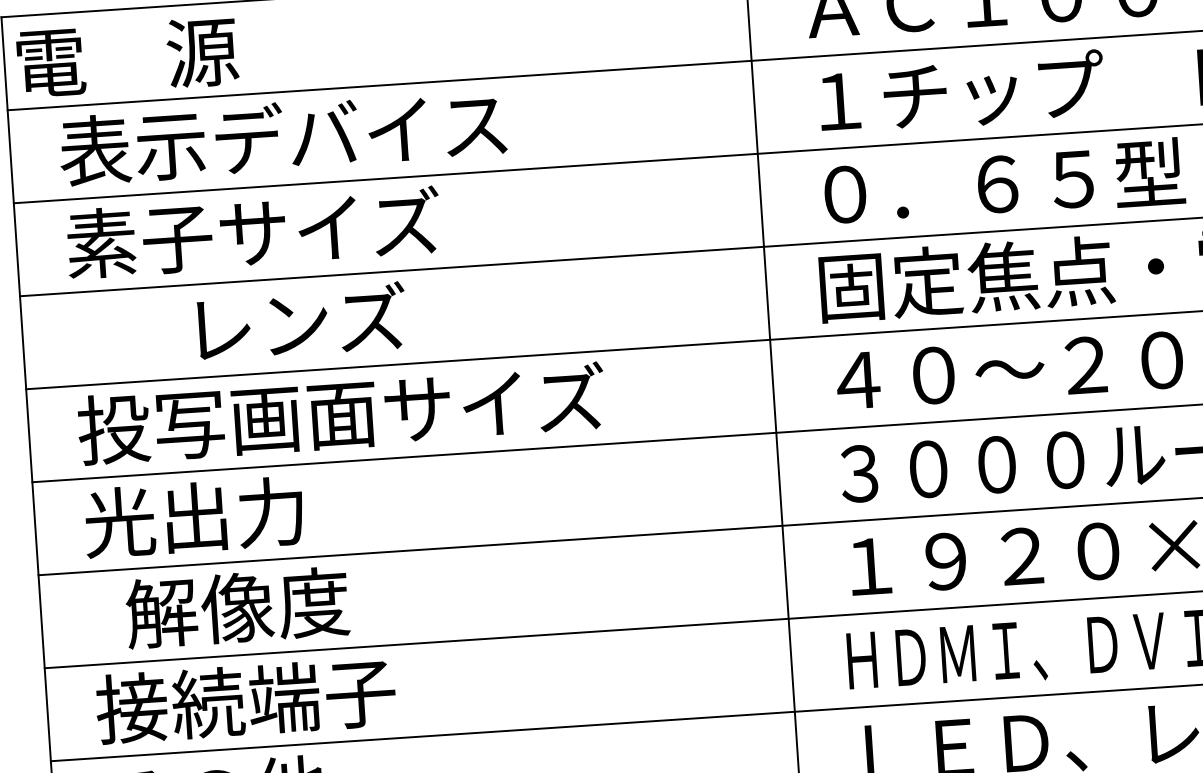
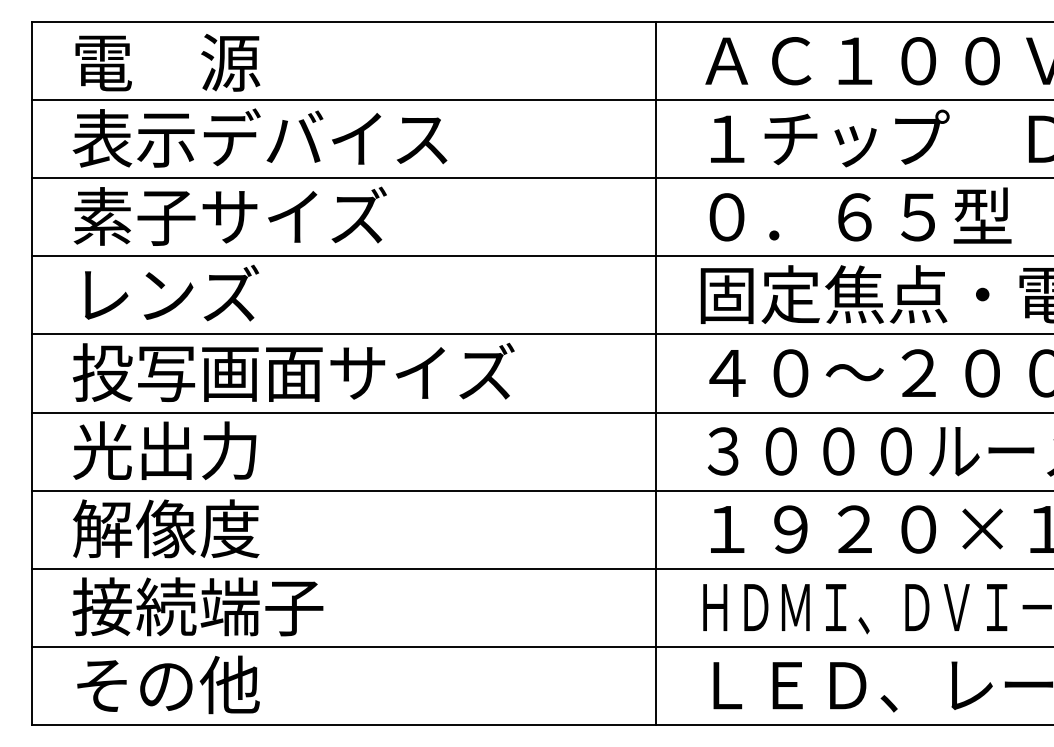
text: (127, 57) -> (167, 62), moved
text: (302, 320) -> (172, 292), moved
text: (237, 607) -> (166, 528), moved

